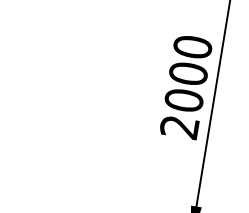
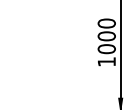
text: (179, 126) -> (106, 61), 2000 -> 1000

